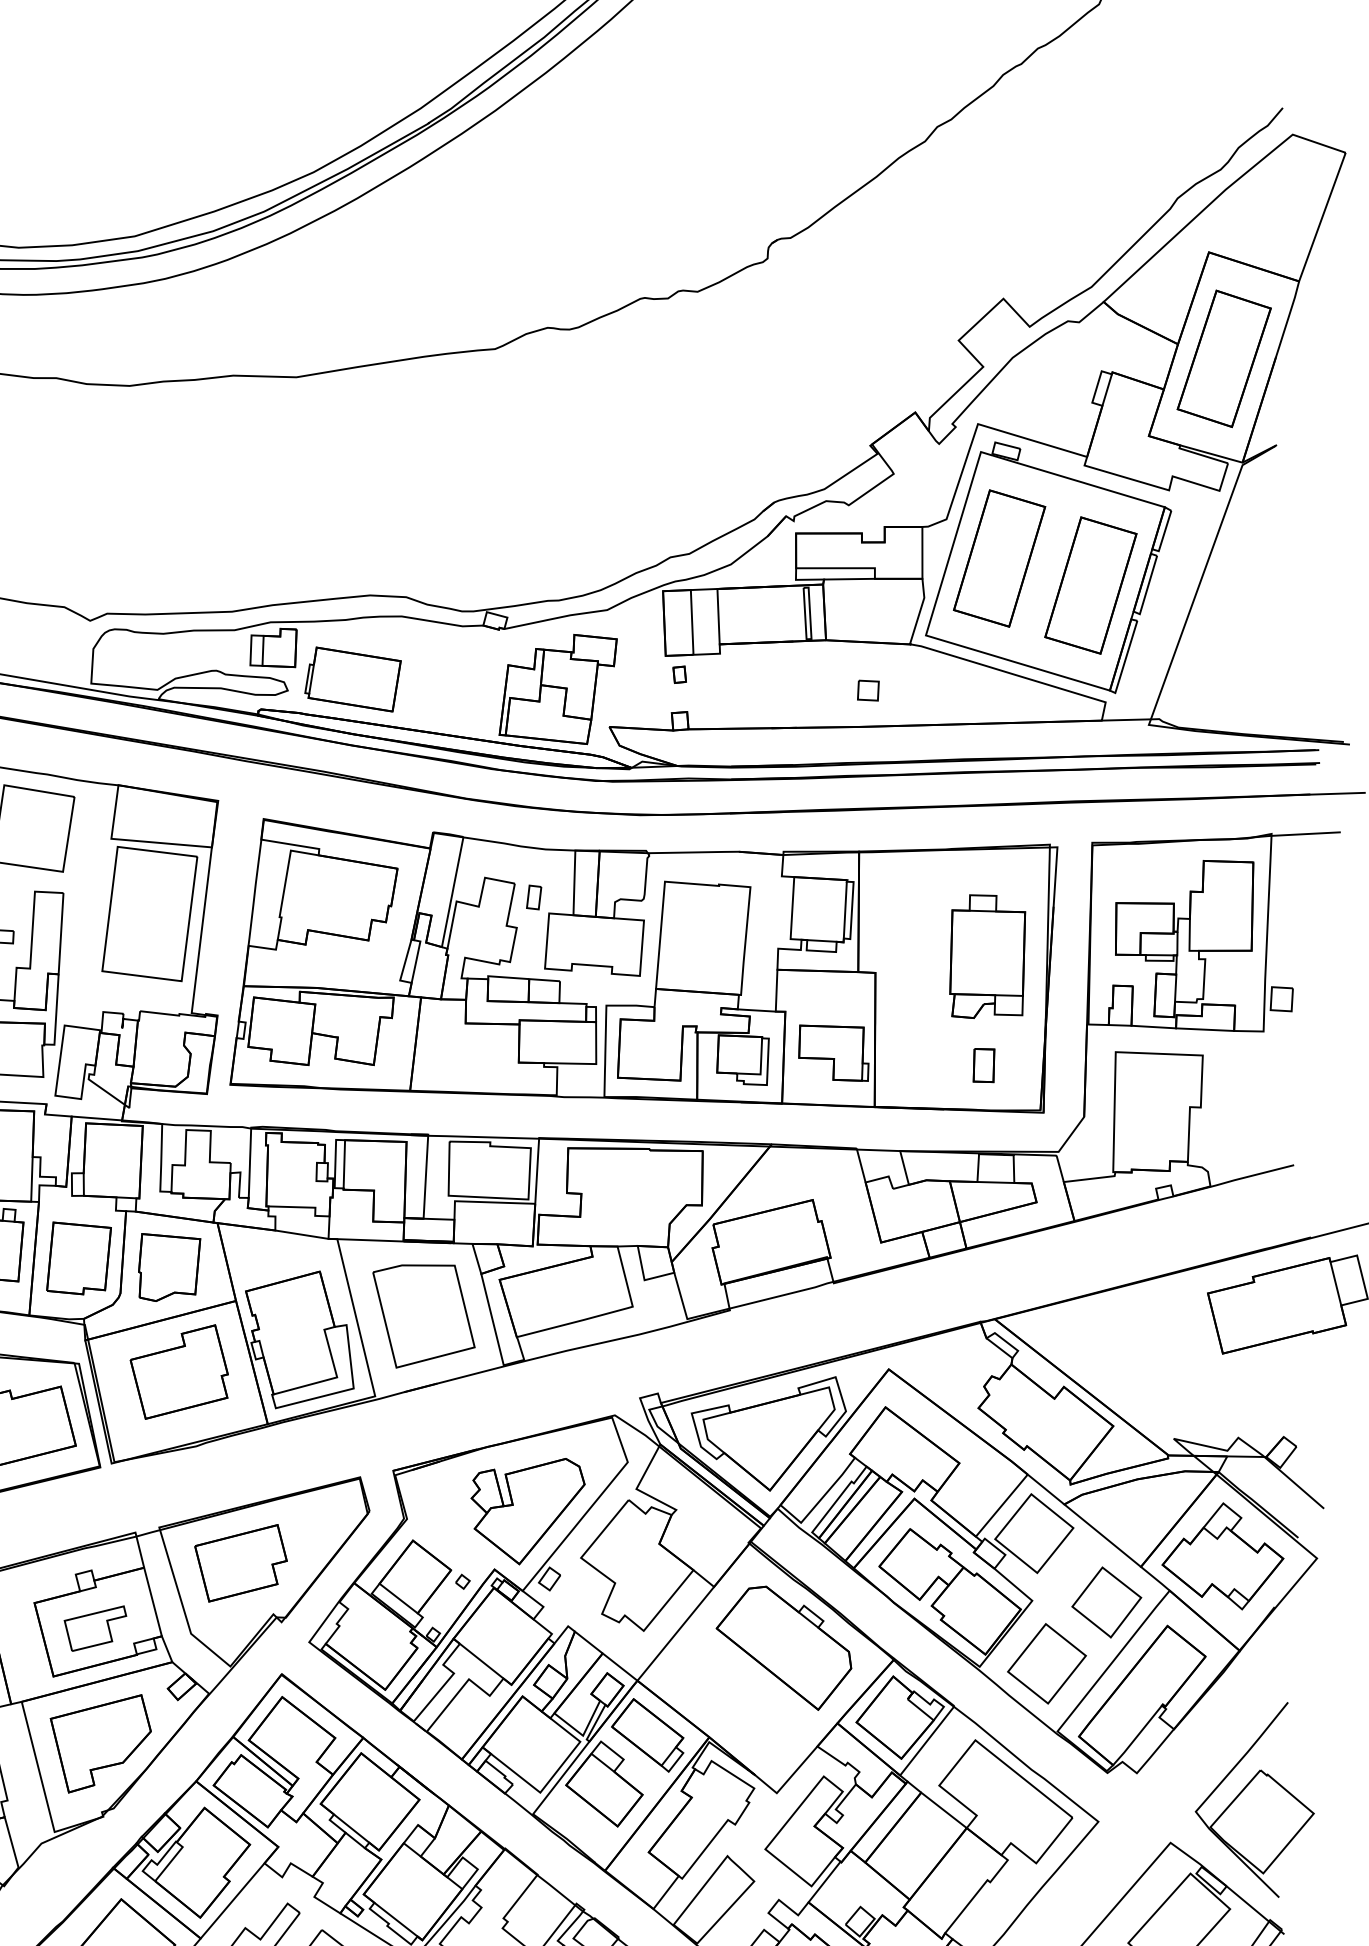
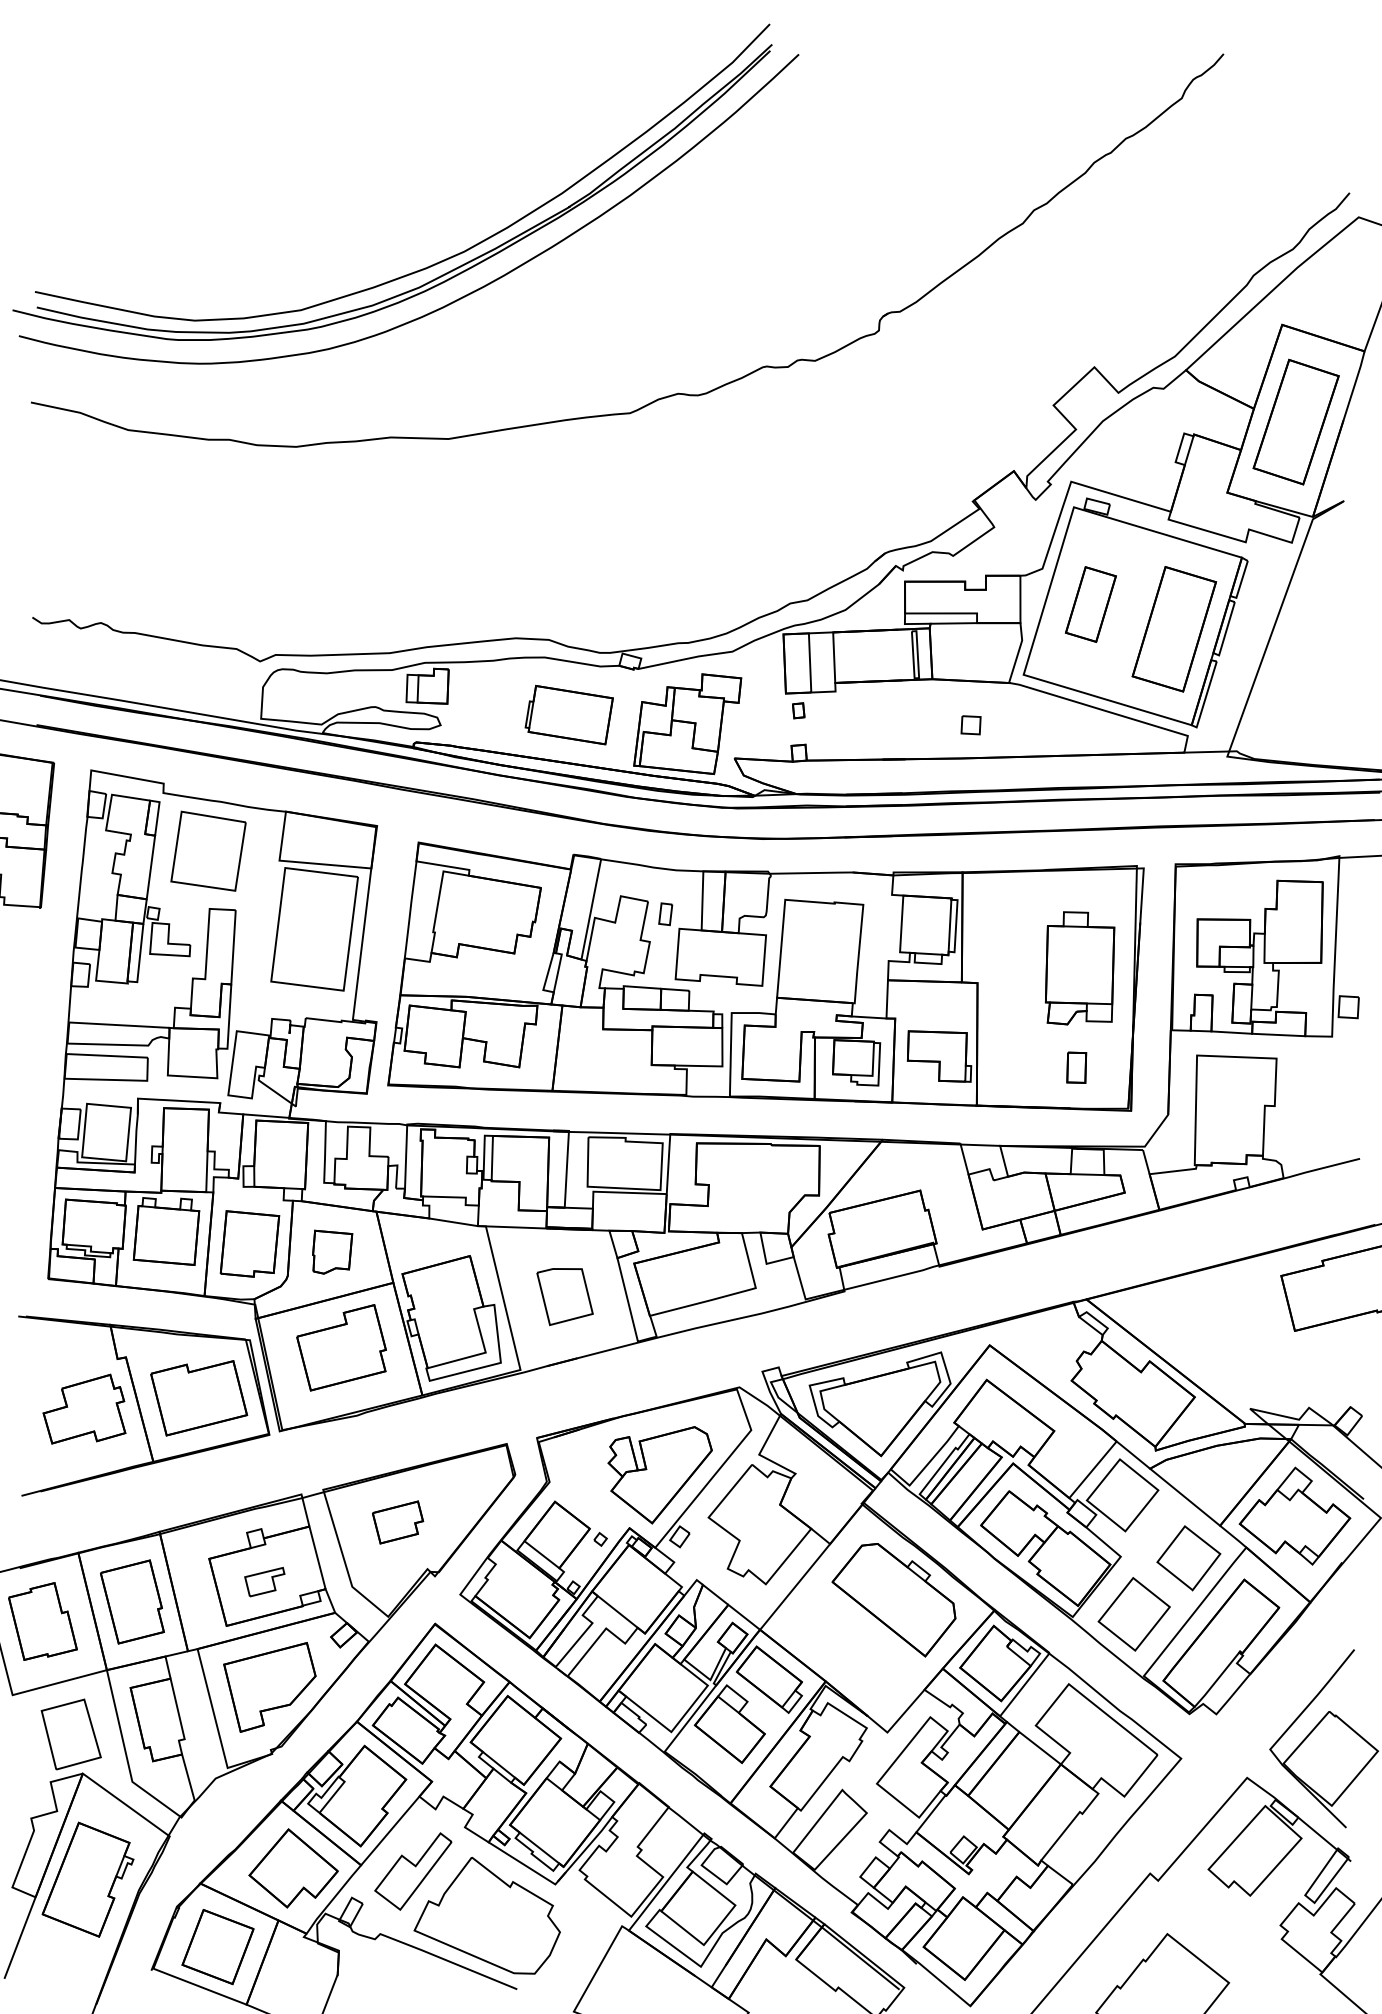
part: (999, 558) -> (1090, 604), size x0.6
part: (352, 678) -> (568, 714), moved
part: (169, 1266) -> (332, 1251), size x0.7
part: (423, 1315) -> (564, 1296), size x0.6
part: (240, 1563) -> (397, 1522), size x0.6
part: (94, 1627) -> (264, 1581), size x0.7

